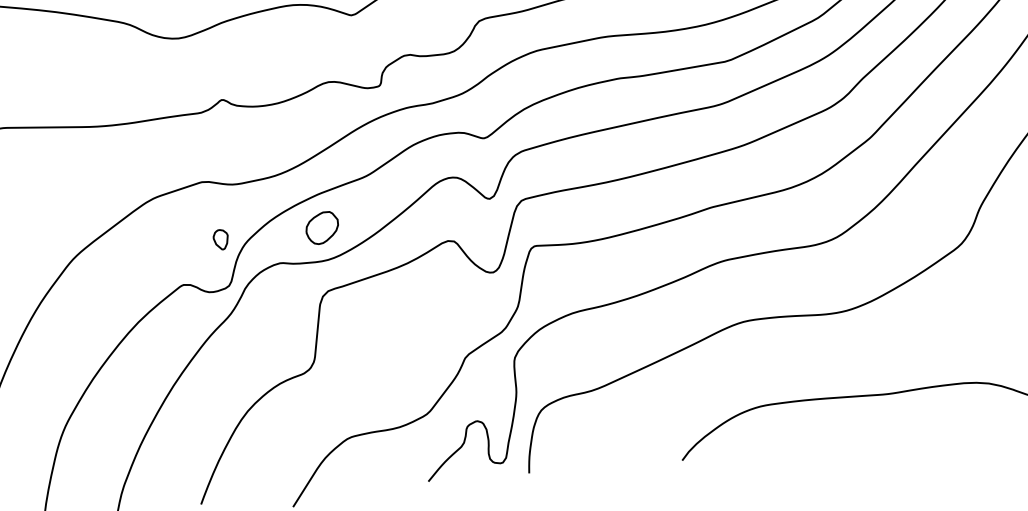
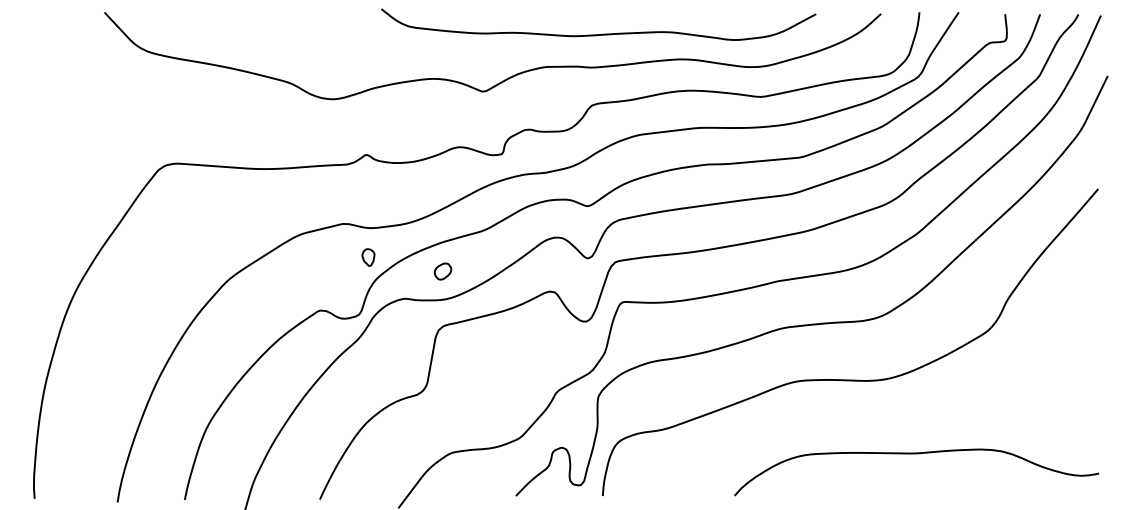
part: (321, 227) -> (442, 271), size x0.6
part: (220, 239) -> (368, 257), moved

